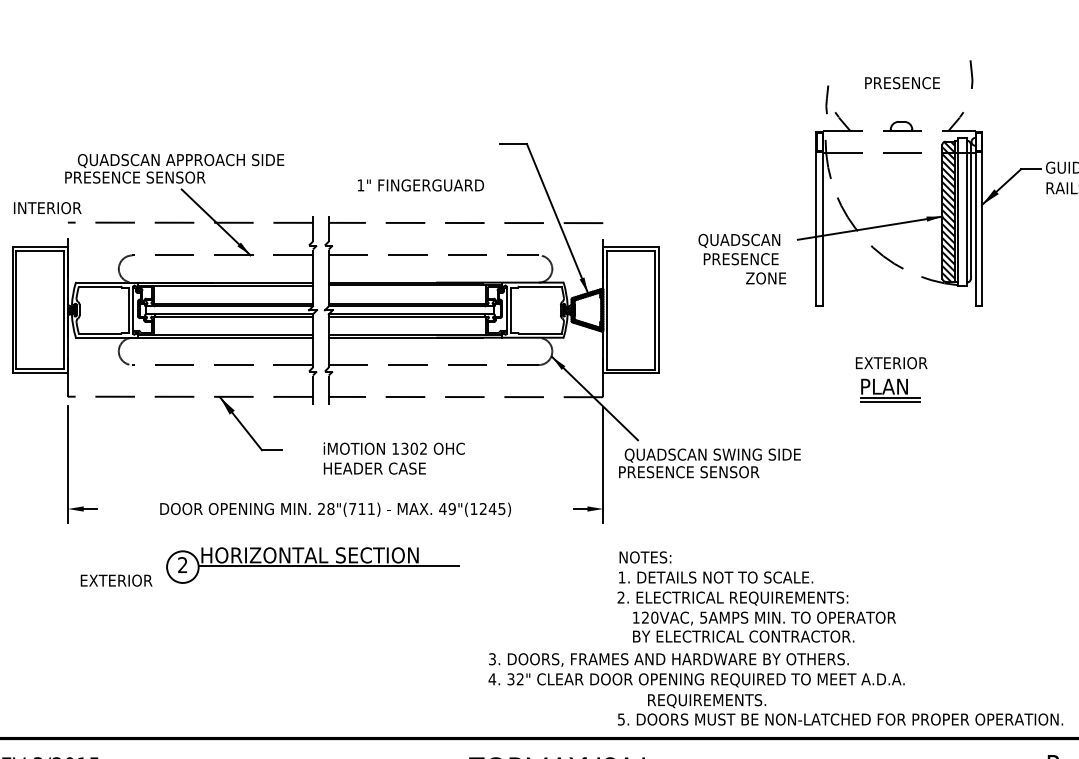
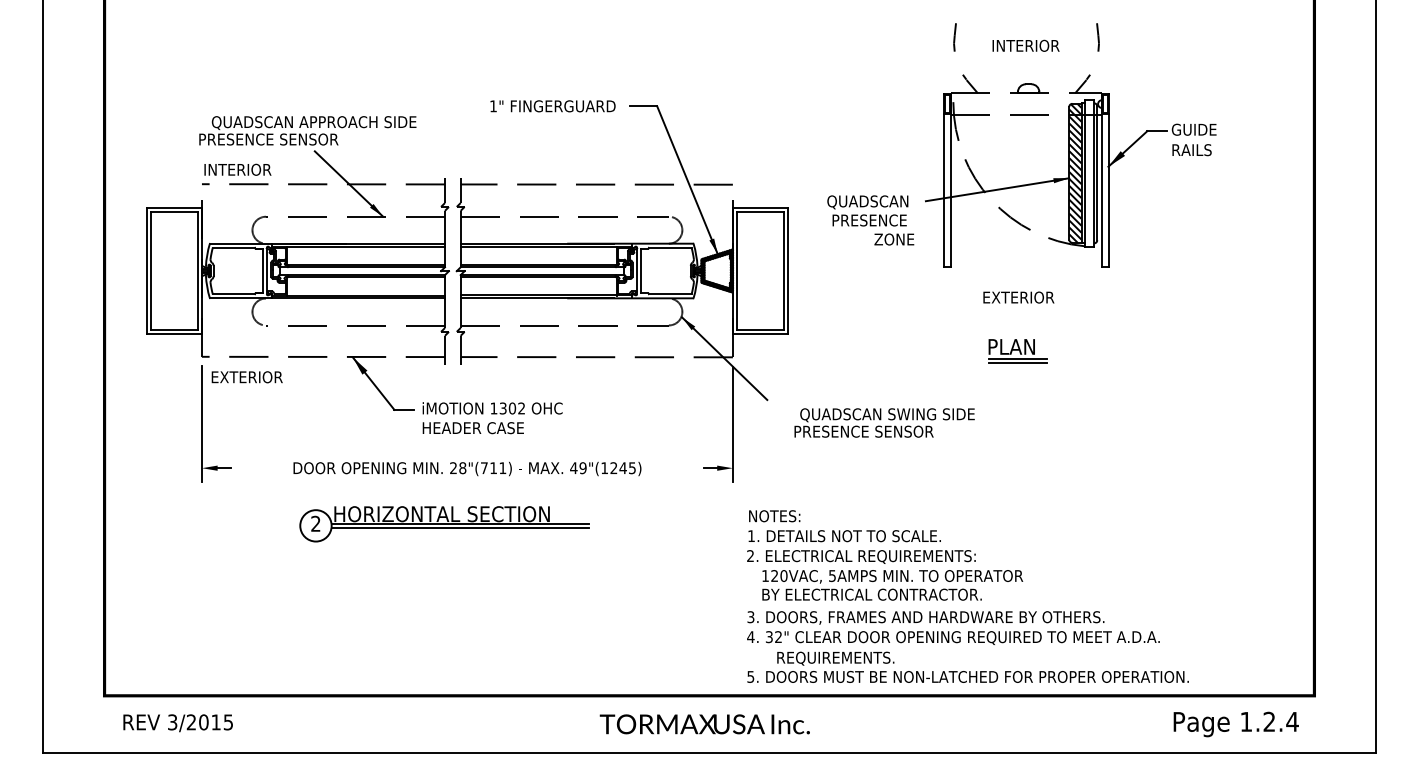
text: (903, 82) -> (1030, 45), PRESENCE -> INTERIOR
line: (826, 99) -> (954, 37), moved
text: (420, 185) -> (552, 106), moved
text: (47, 207) -> (237, 169), moved
text: (891, 363) -> (1018, 297), moved
text: (394, 458) -> (492, 418), moved
text: (709, 462) -> (884, 422), moved
line: (328, 569) -> (460, 528), added
text: (115, 580) -> (246, 377), moved
text: (696, 669) -> (953, 627), moved

